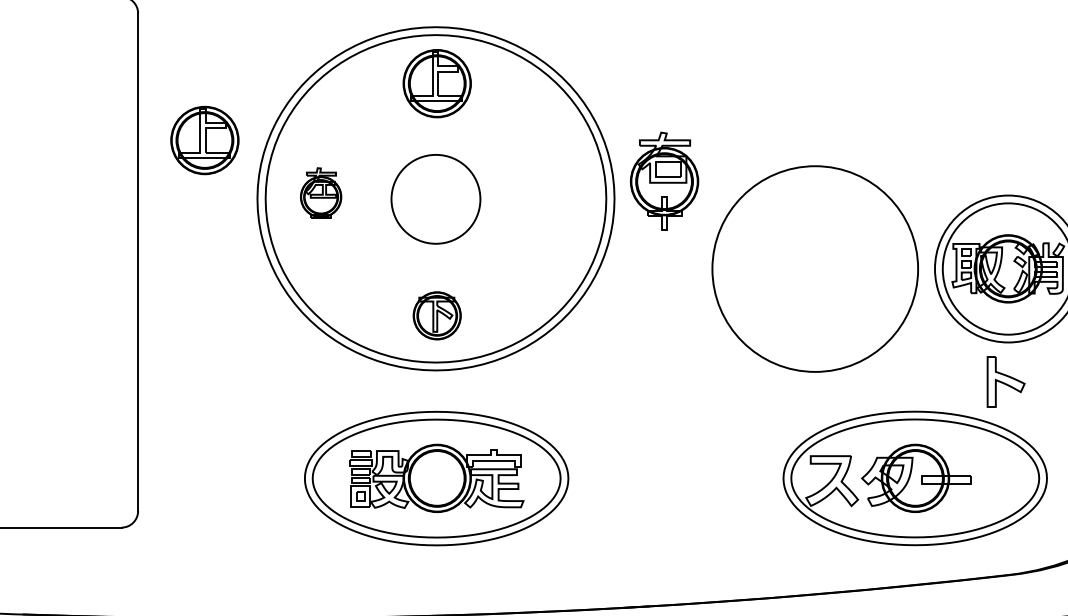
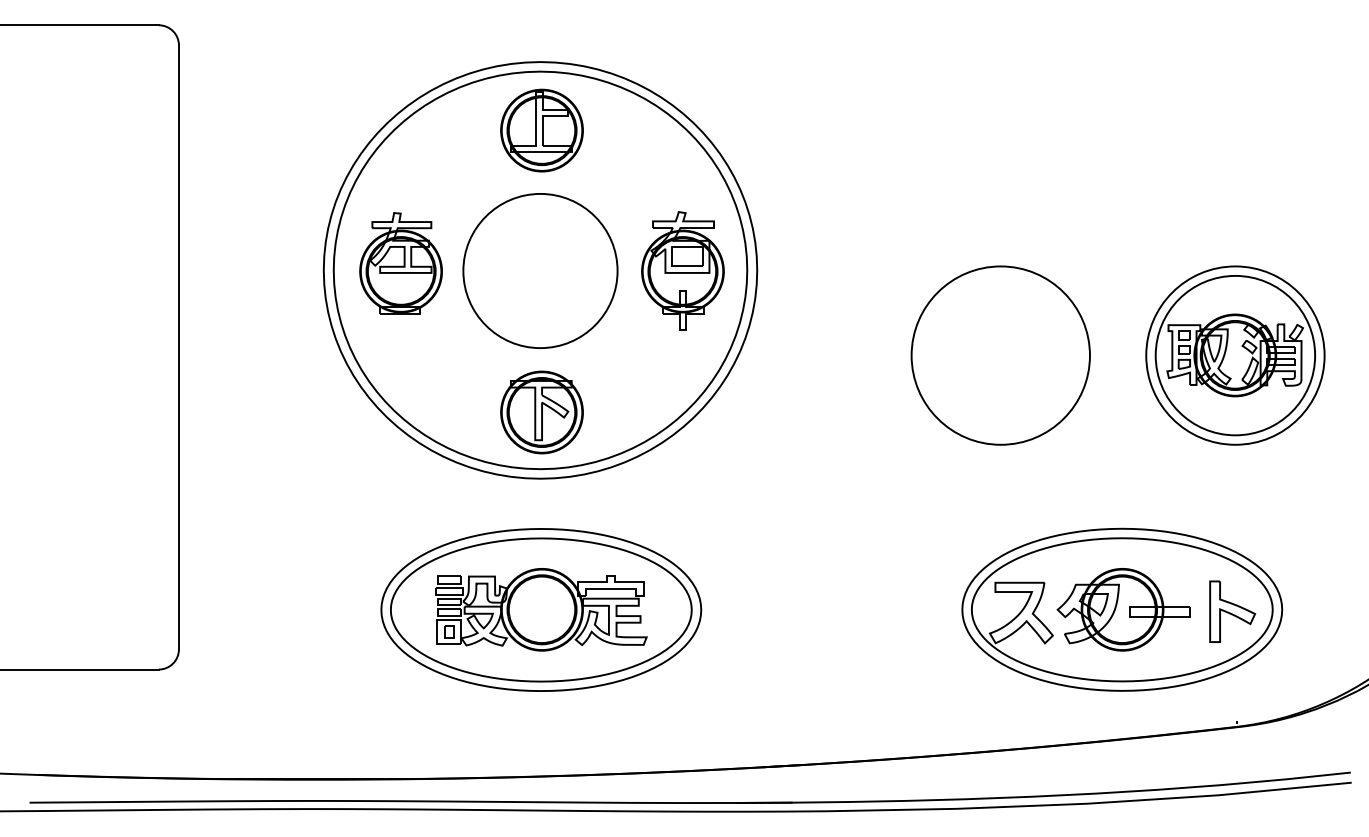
part: (204, 140) -> (259, 199), removed
part: (664, 180) -> (682, 270), moved
part: (320, 193) -> (400, 263), size x1.67
circle: (435, 198) -> (540, 270), size x1.43
circle: (814, 268) -> (1000, 355), size x0.71
part: (436, 315) -> (541, 412), size x1.43
part: (1006, 381) -> (1232, 611), moved

